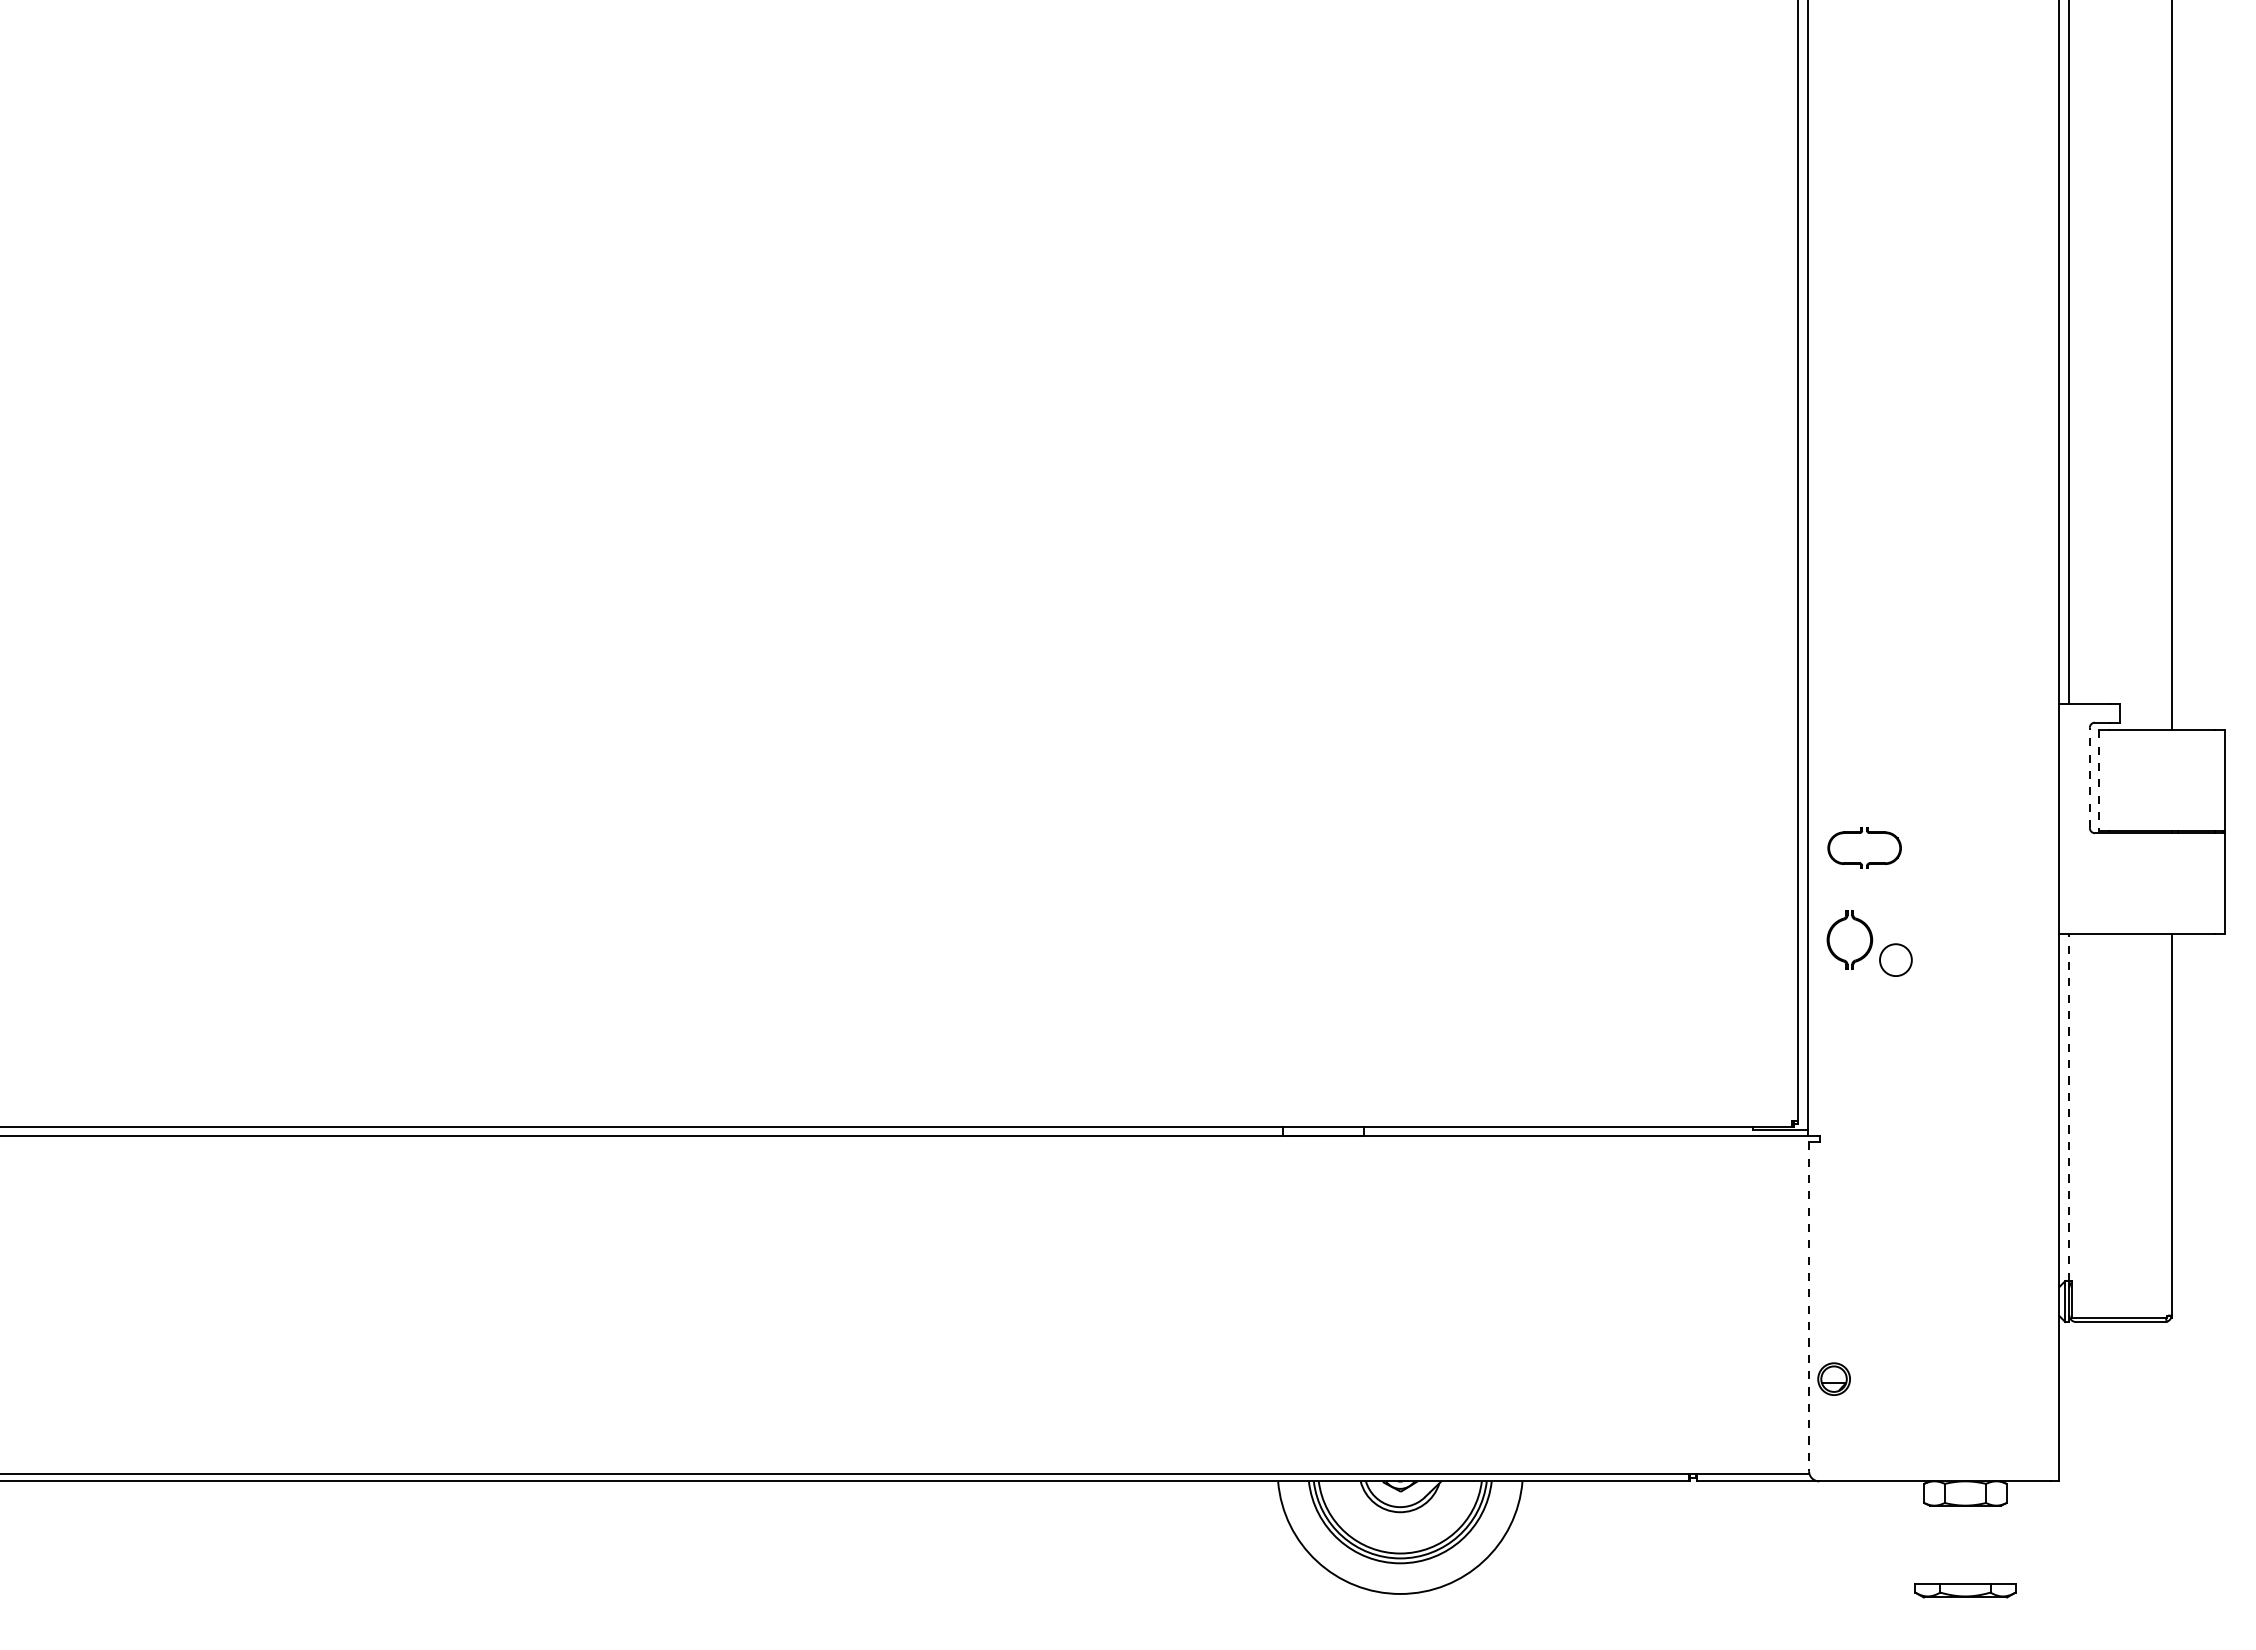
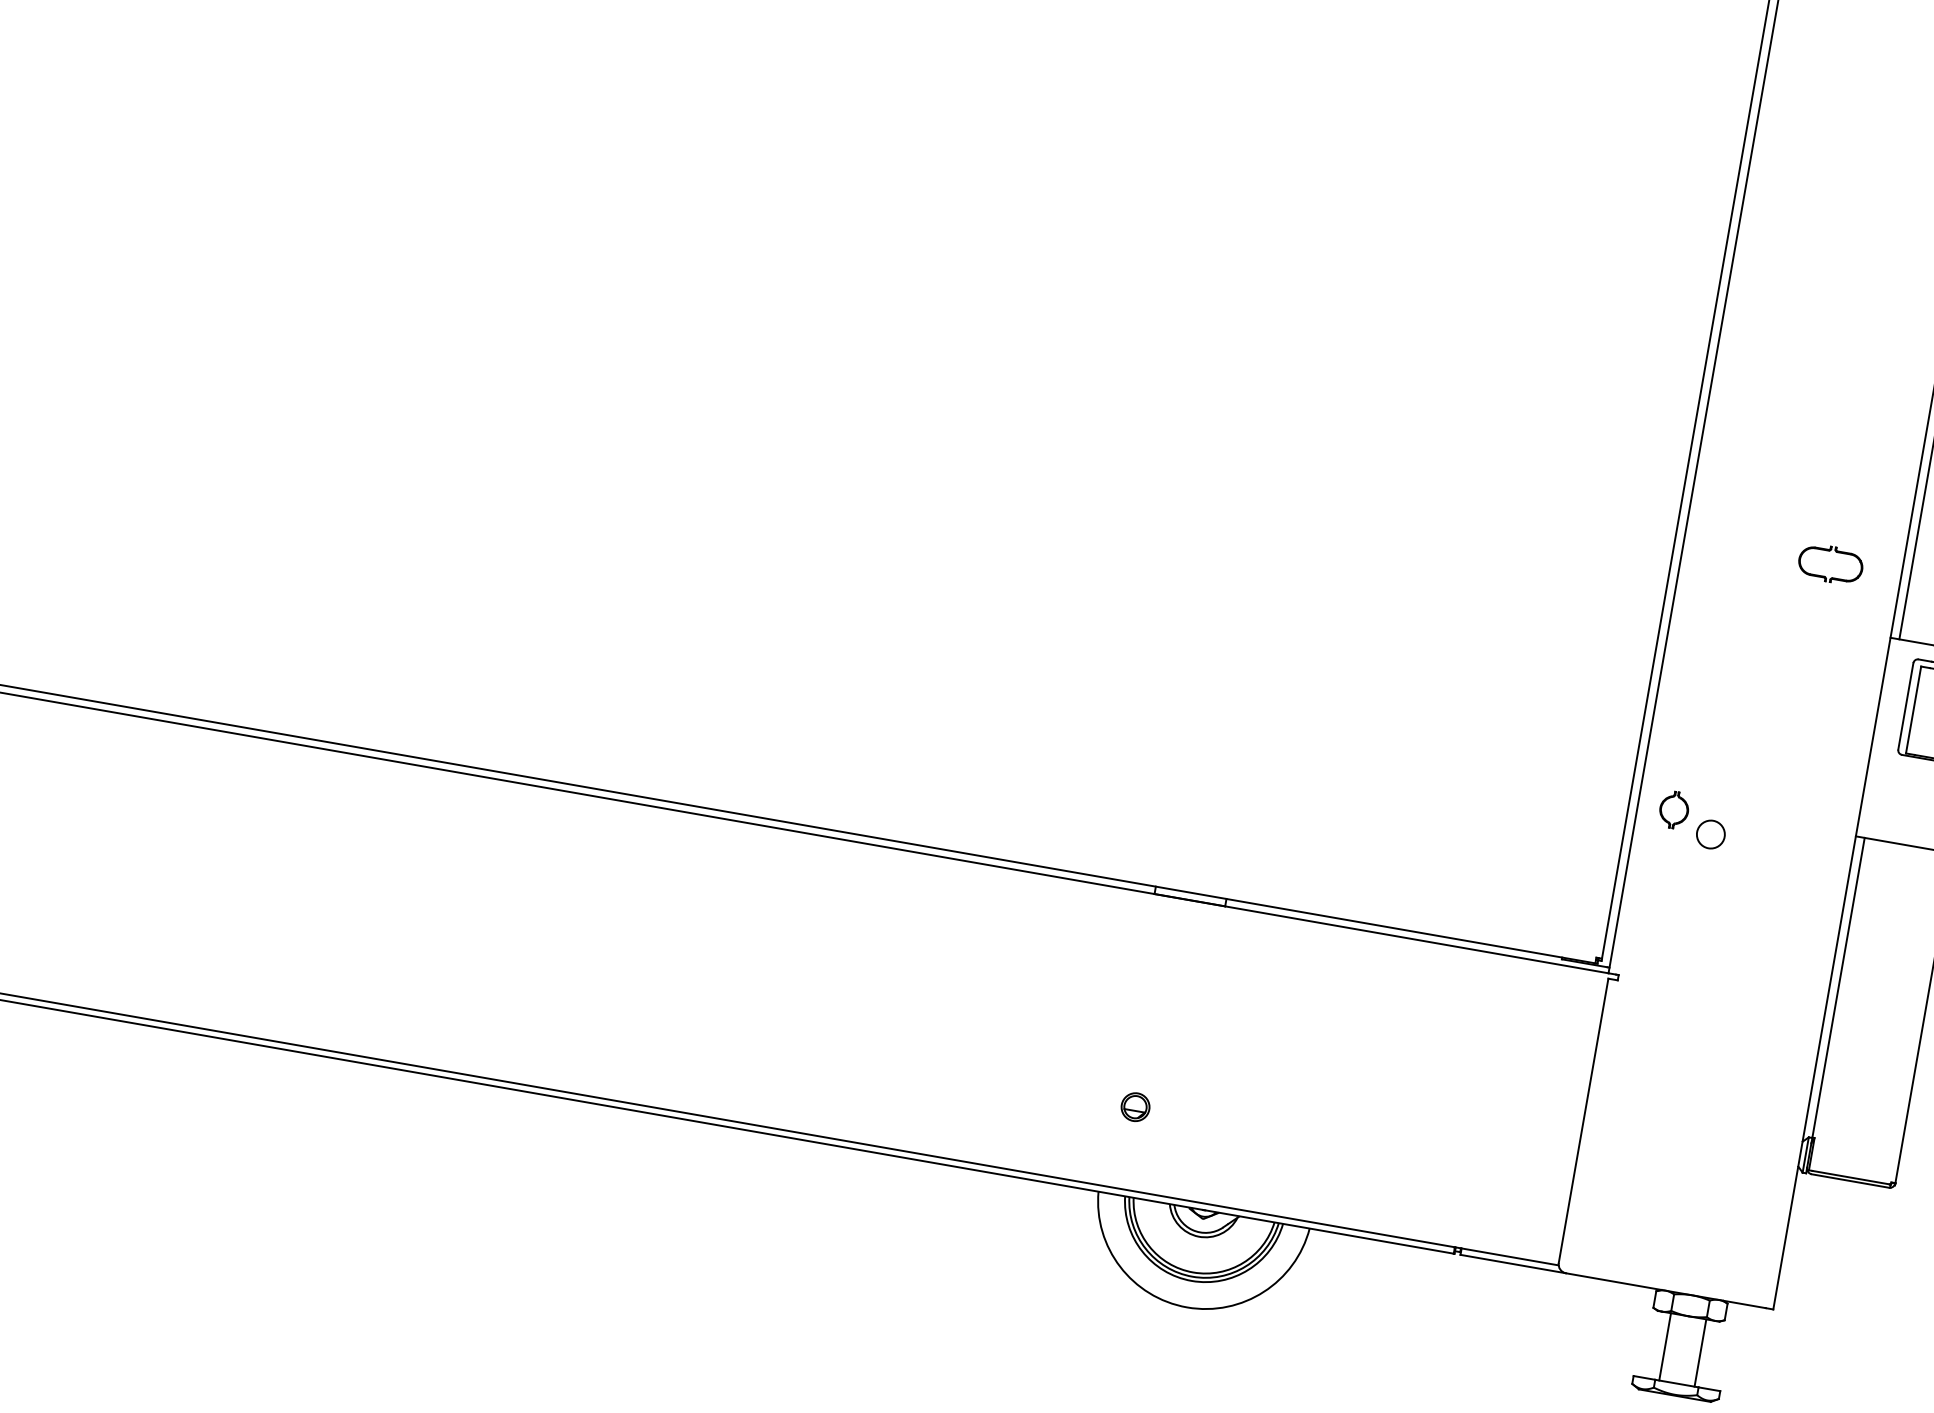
line: (2089, 777) -> (1905, 705), dashed -> solid
line: (2099, 781) -> (1913, 710), dashed -> solid
part: (1861, 833) -> (1830, 551), moved
part: (1849, 939) -> (1673, 809), size x0.71
line: (2069, 1106) -> (1838, 987), dashed -> solid
line: (1809, 1307) -> (1583, 1121), dashed -> solid
part: (1833, 1378) -> (1135, 1106), moved
line: (1944, 1544) -> (1664, 1346), added
line: (1985, 1544) -> (1700, 1352), added

